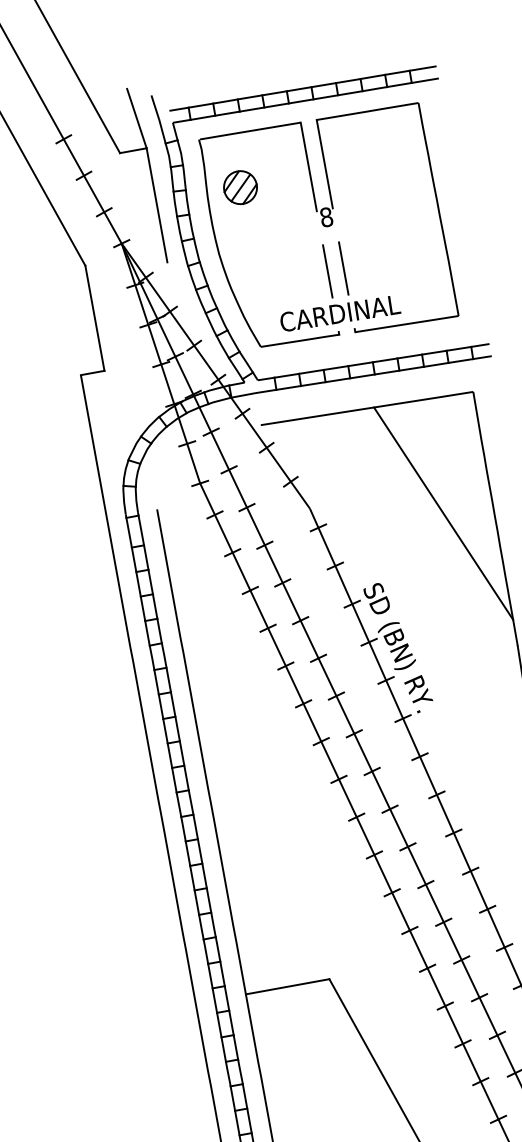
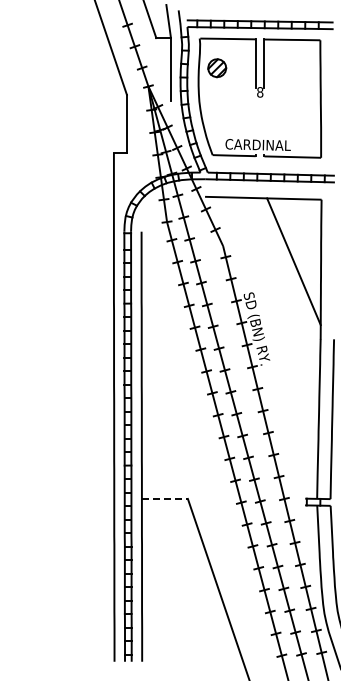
line: (343, 266) -> (264, 120), removed
line: (327, 269) -> (255, 120), removed
line: (286, 986) -> (164, 498), solid -> dashed

